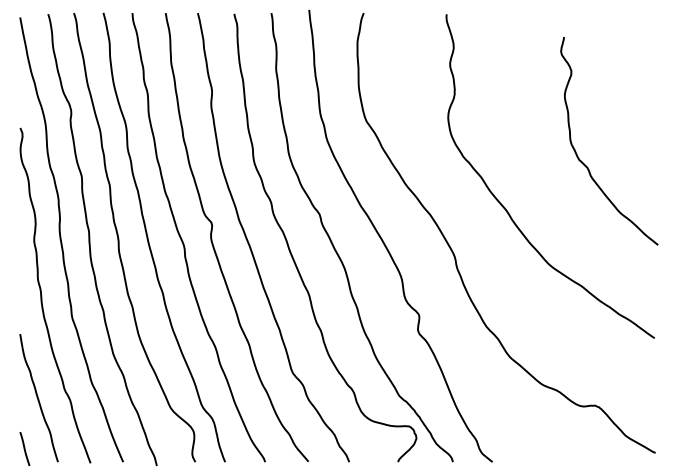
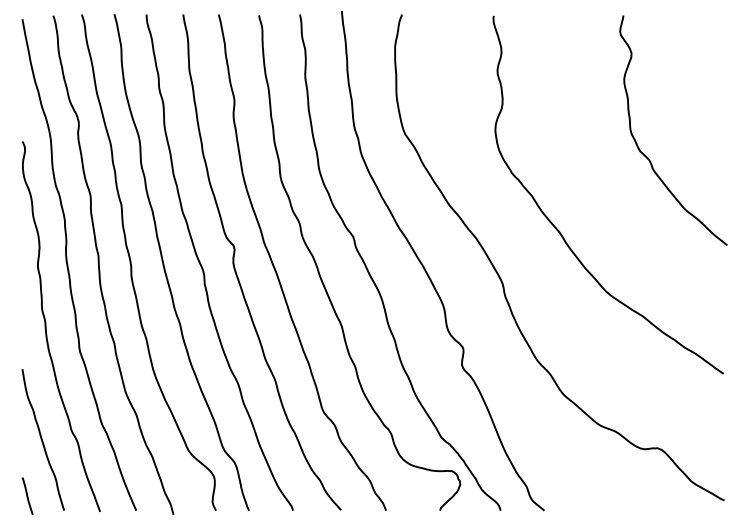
curve: (585, 164) -> (647, 156), moved

